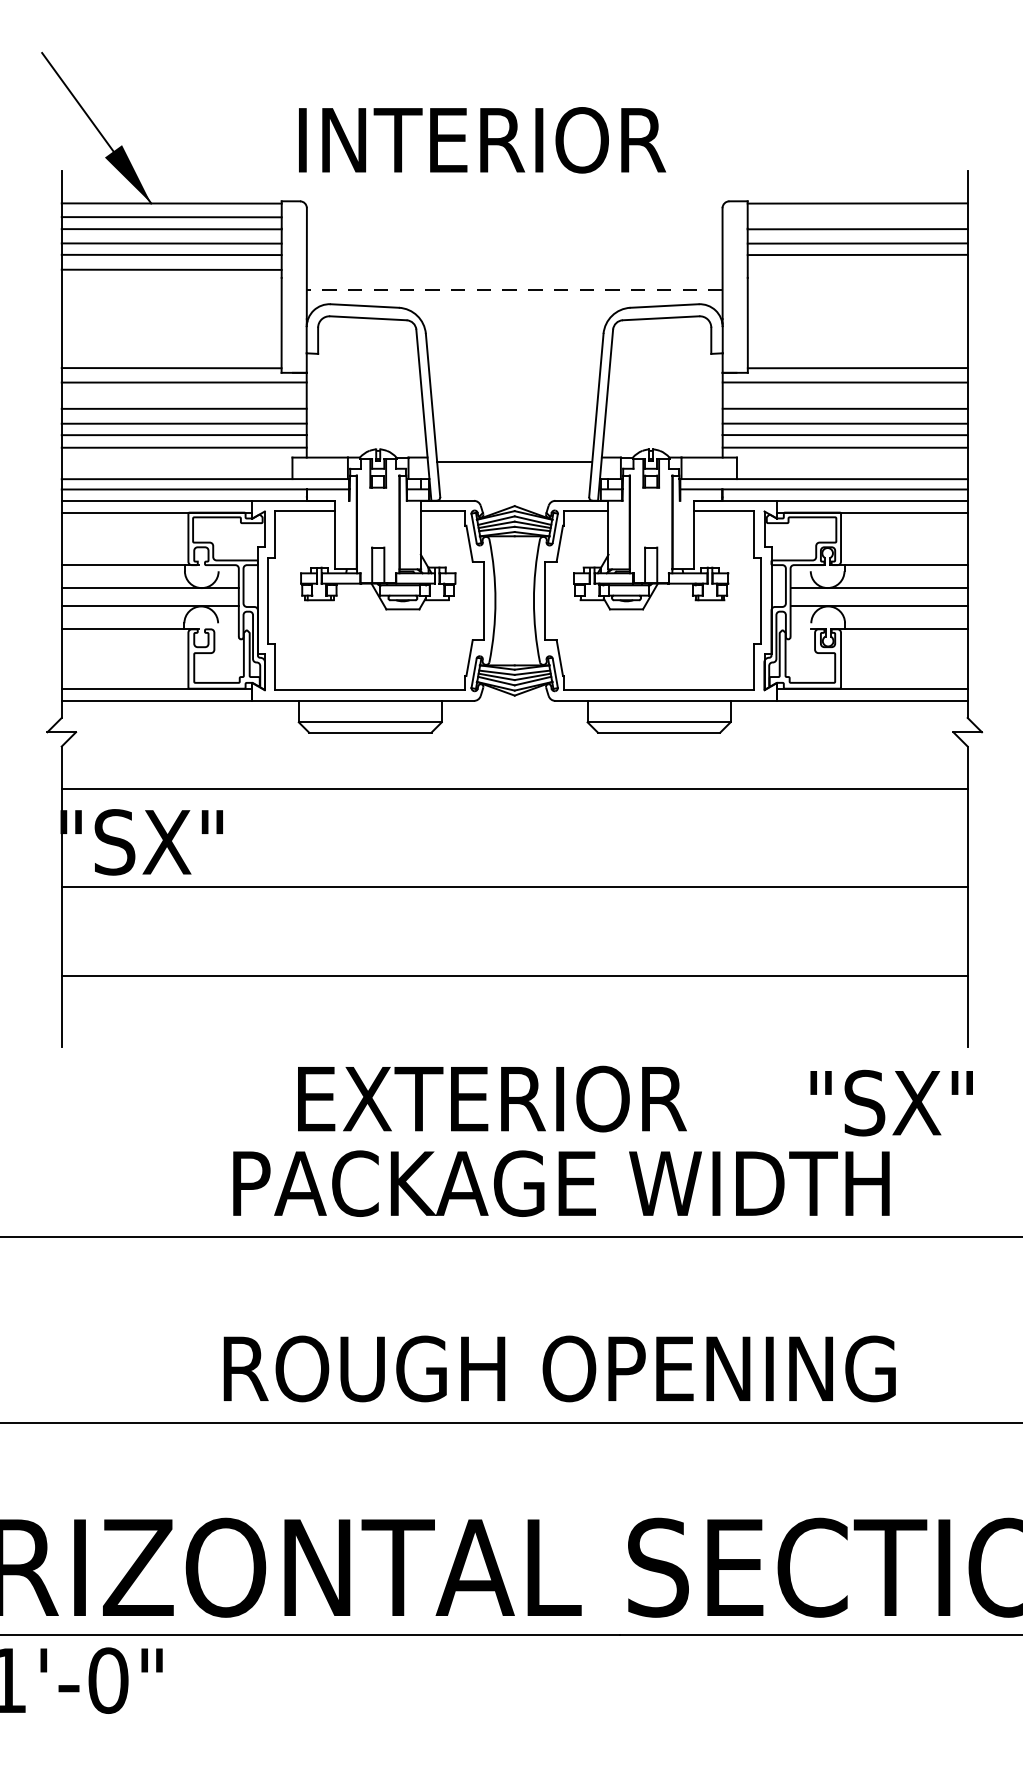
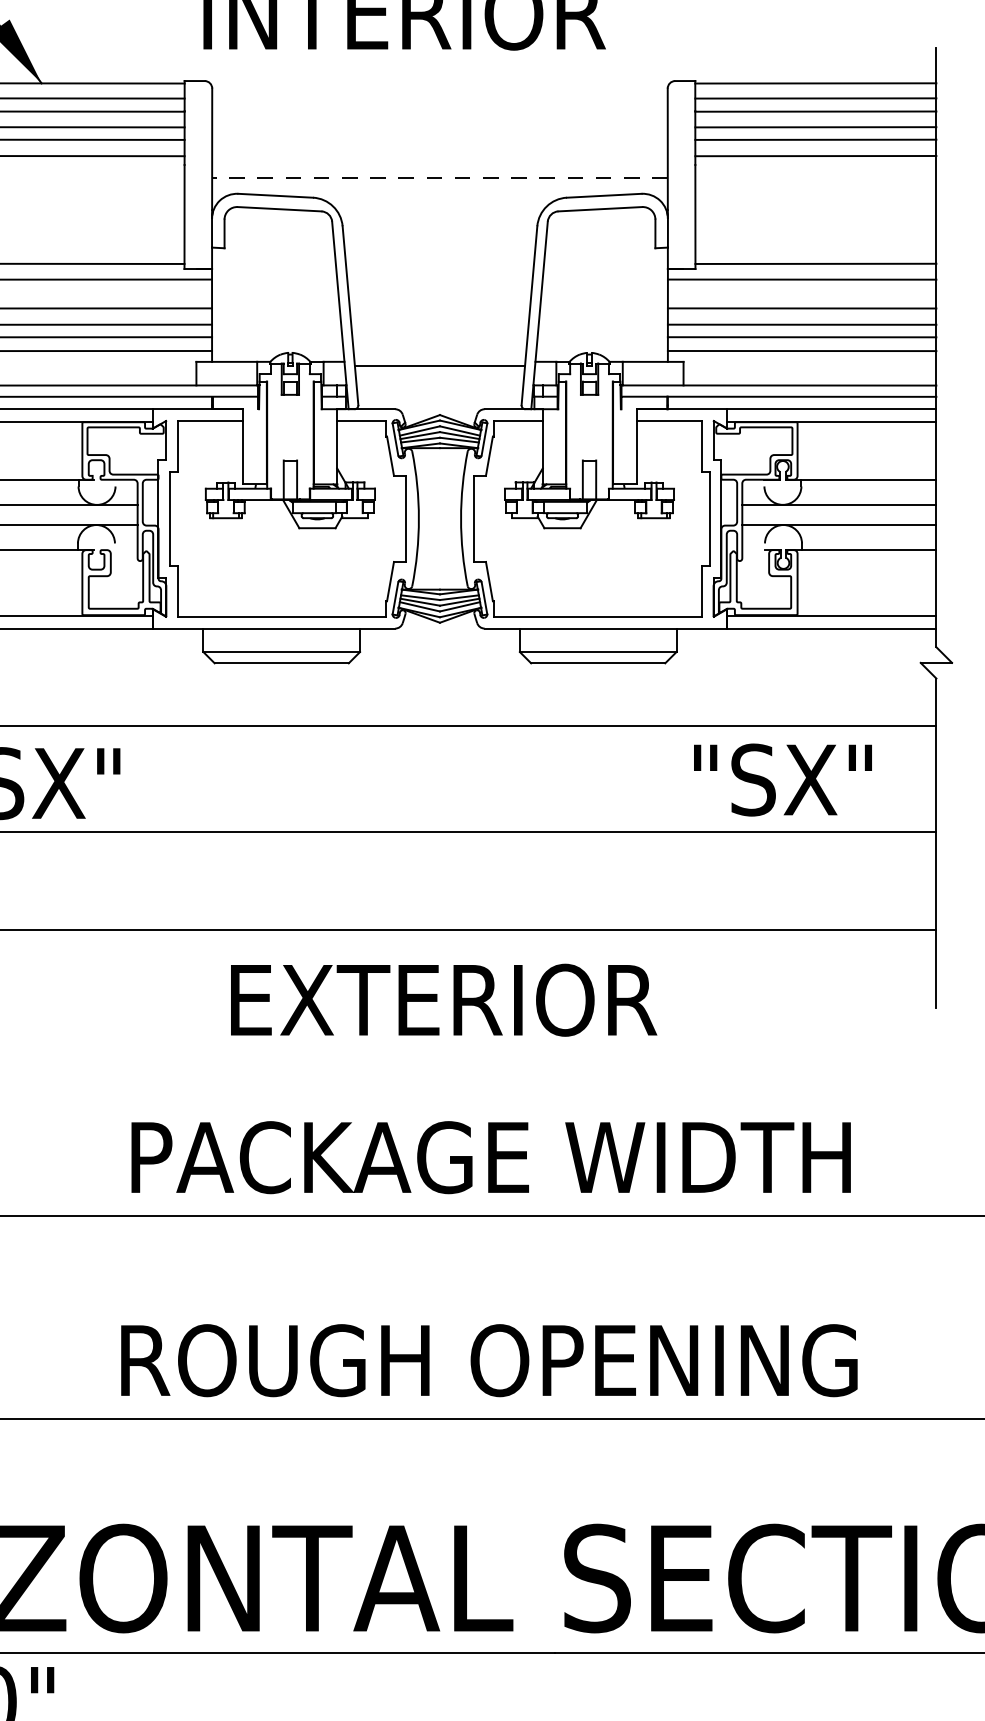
line: (857, 217) -> (815, 98), added
line: (857, 269) -> (815, 155), added
text: (492, 1098) -> (444, 999), moved
text: (891, 1102) -> (782, 779), moved

